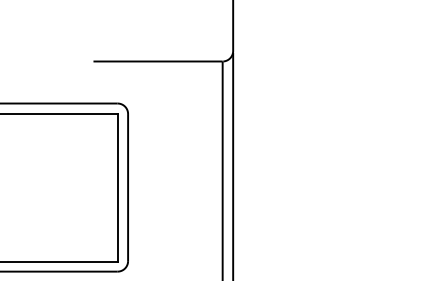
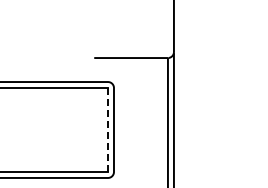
line: (118, 188) -> (108, 130), solid -> dashed

